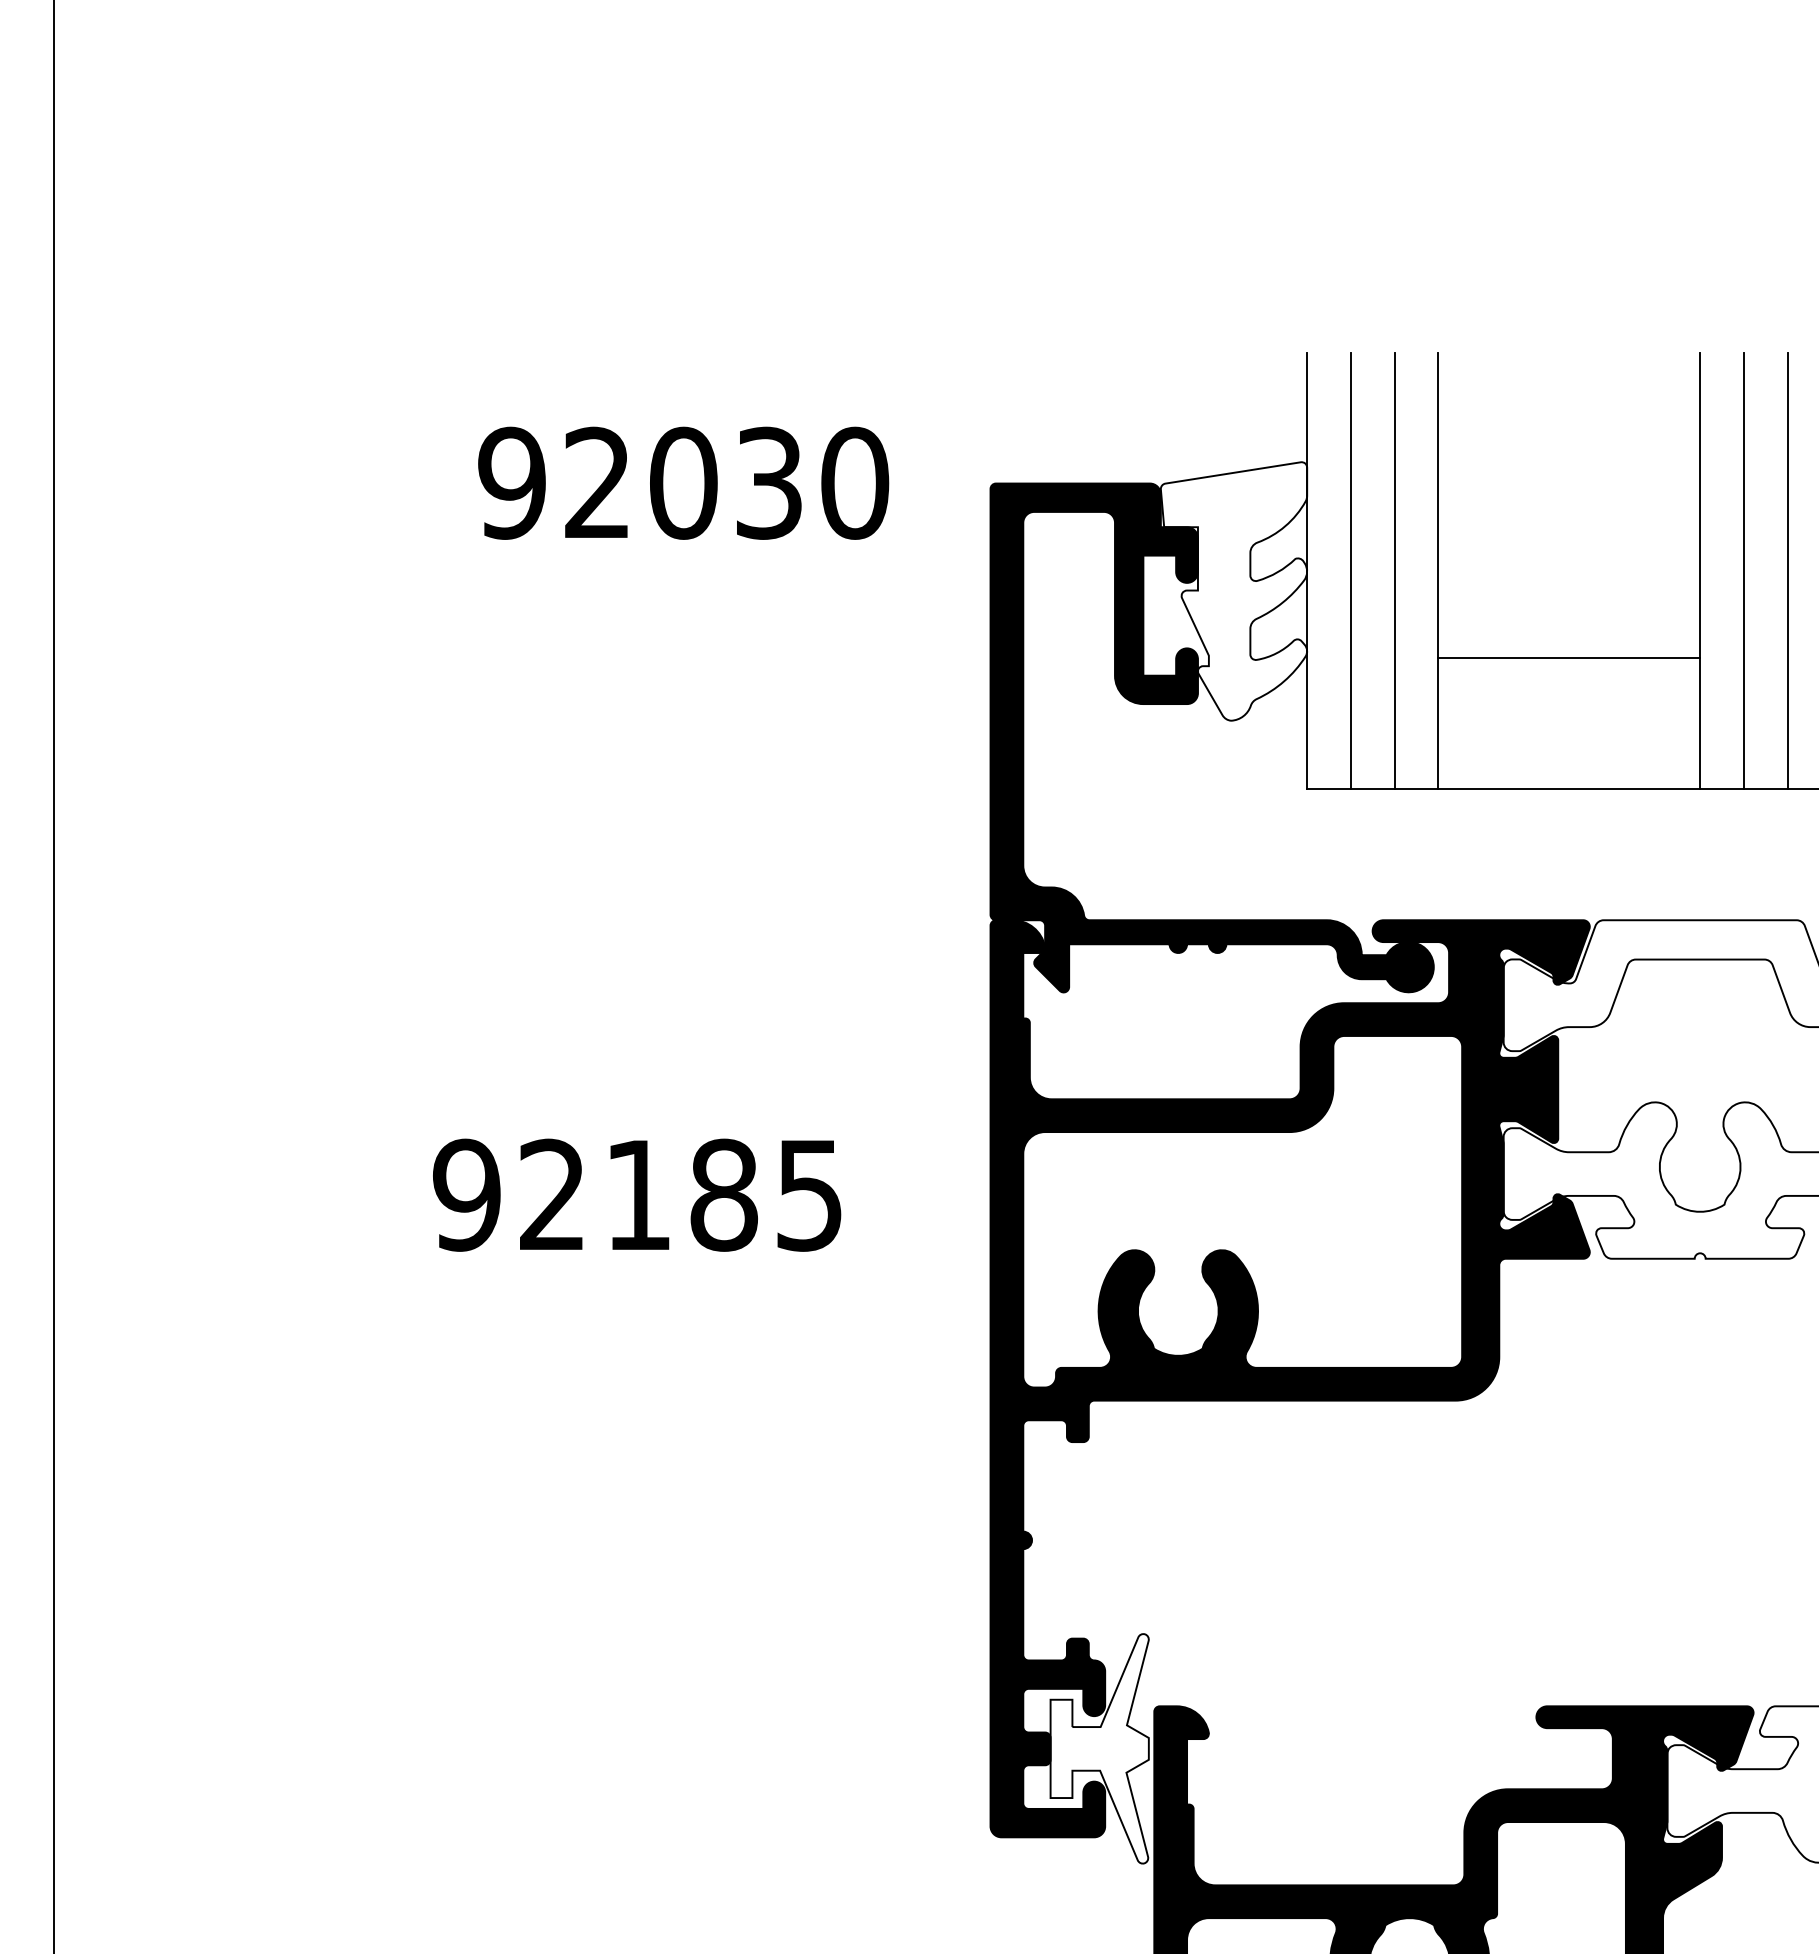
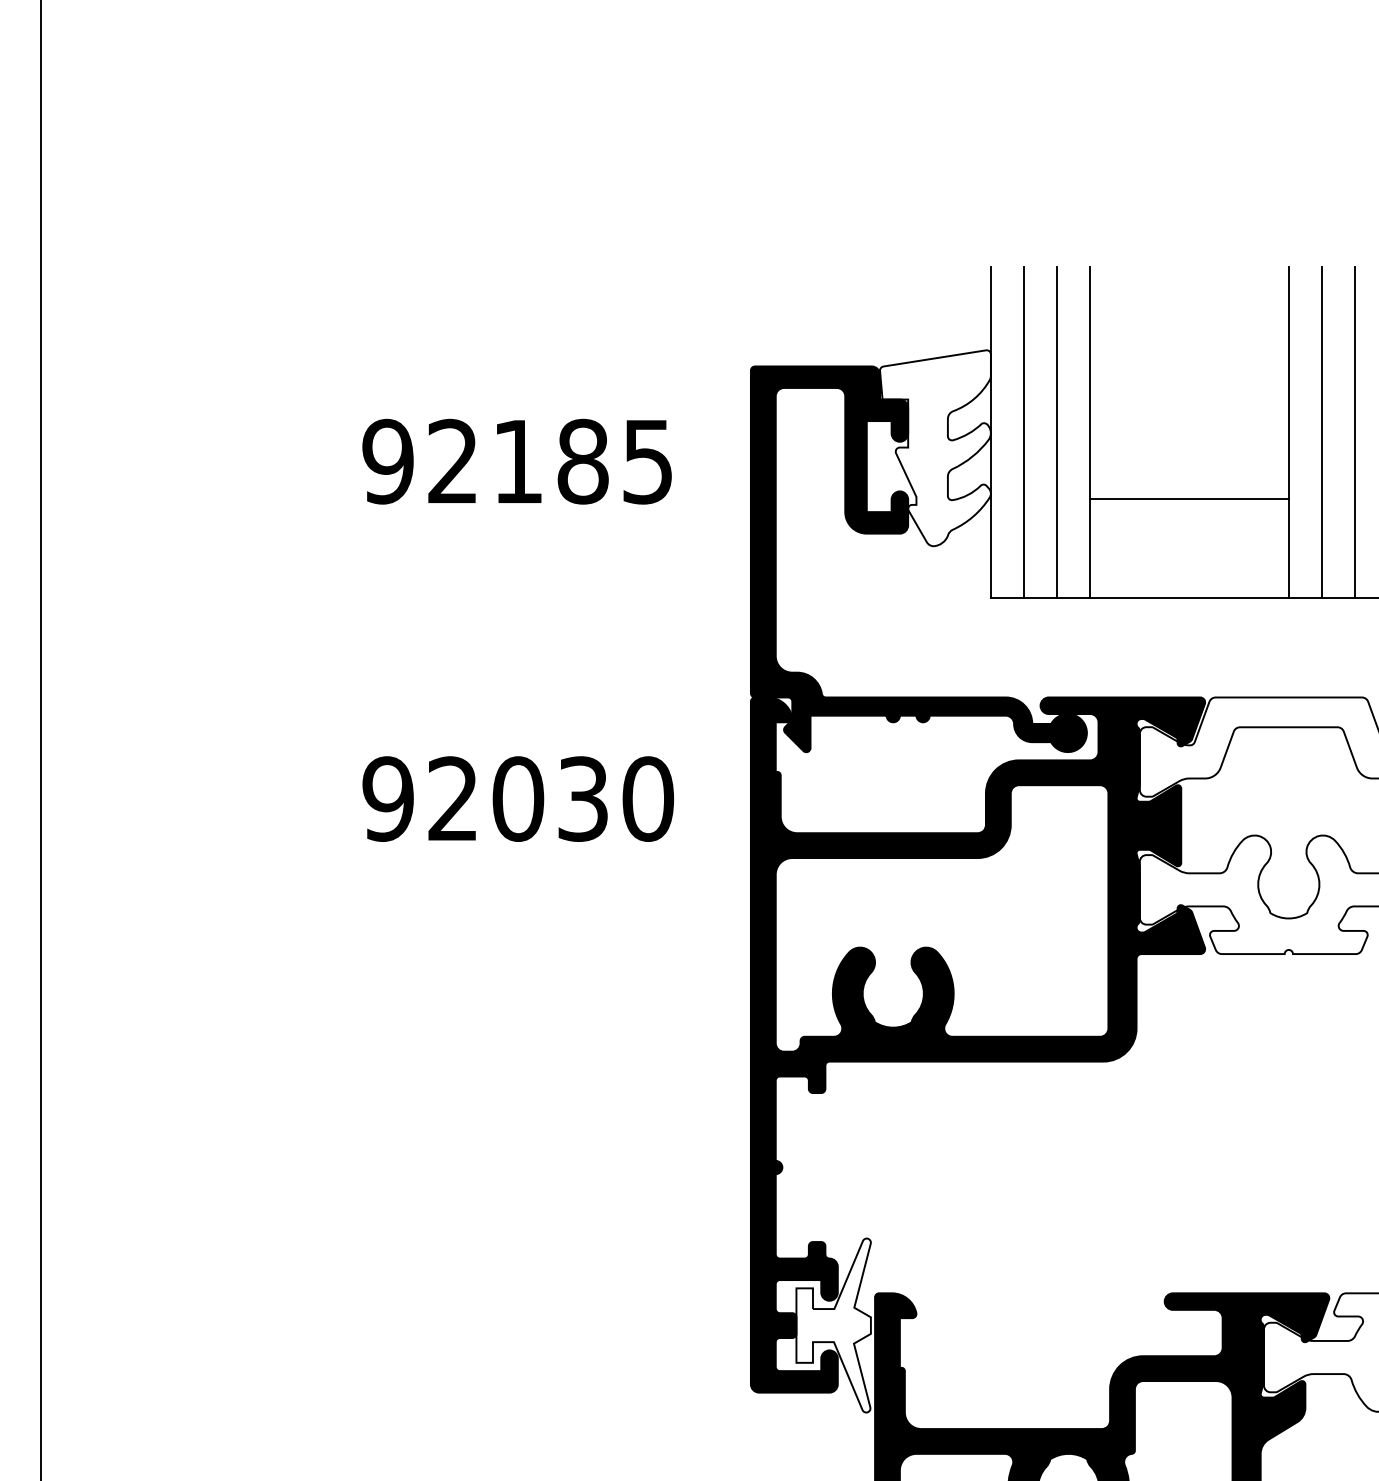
text: (683, 482) -> (518, 798), moved
text: (637, 1194) -> (517, 461), moved

